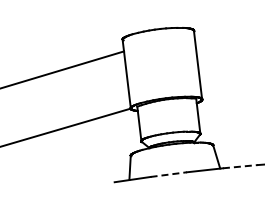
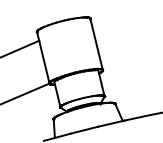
line: (240, 166) -> (137, 117), dashed -> solid
line: (169, 174) -> (84, 130), dashed -> solid

